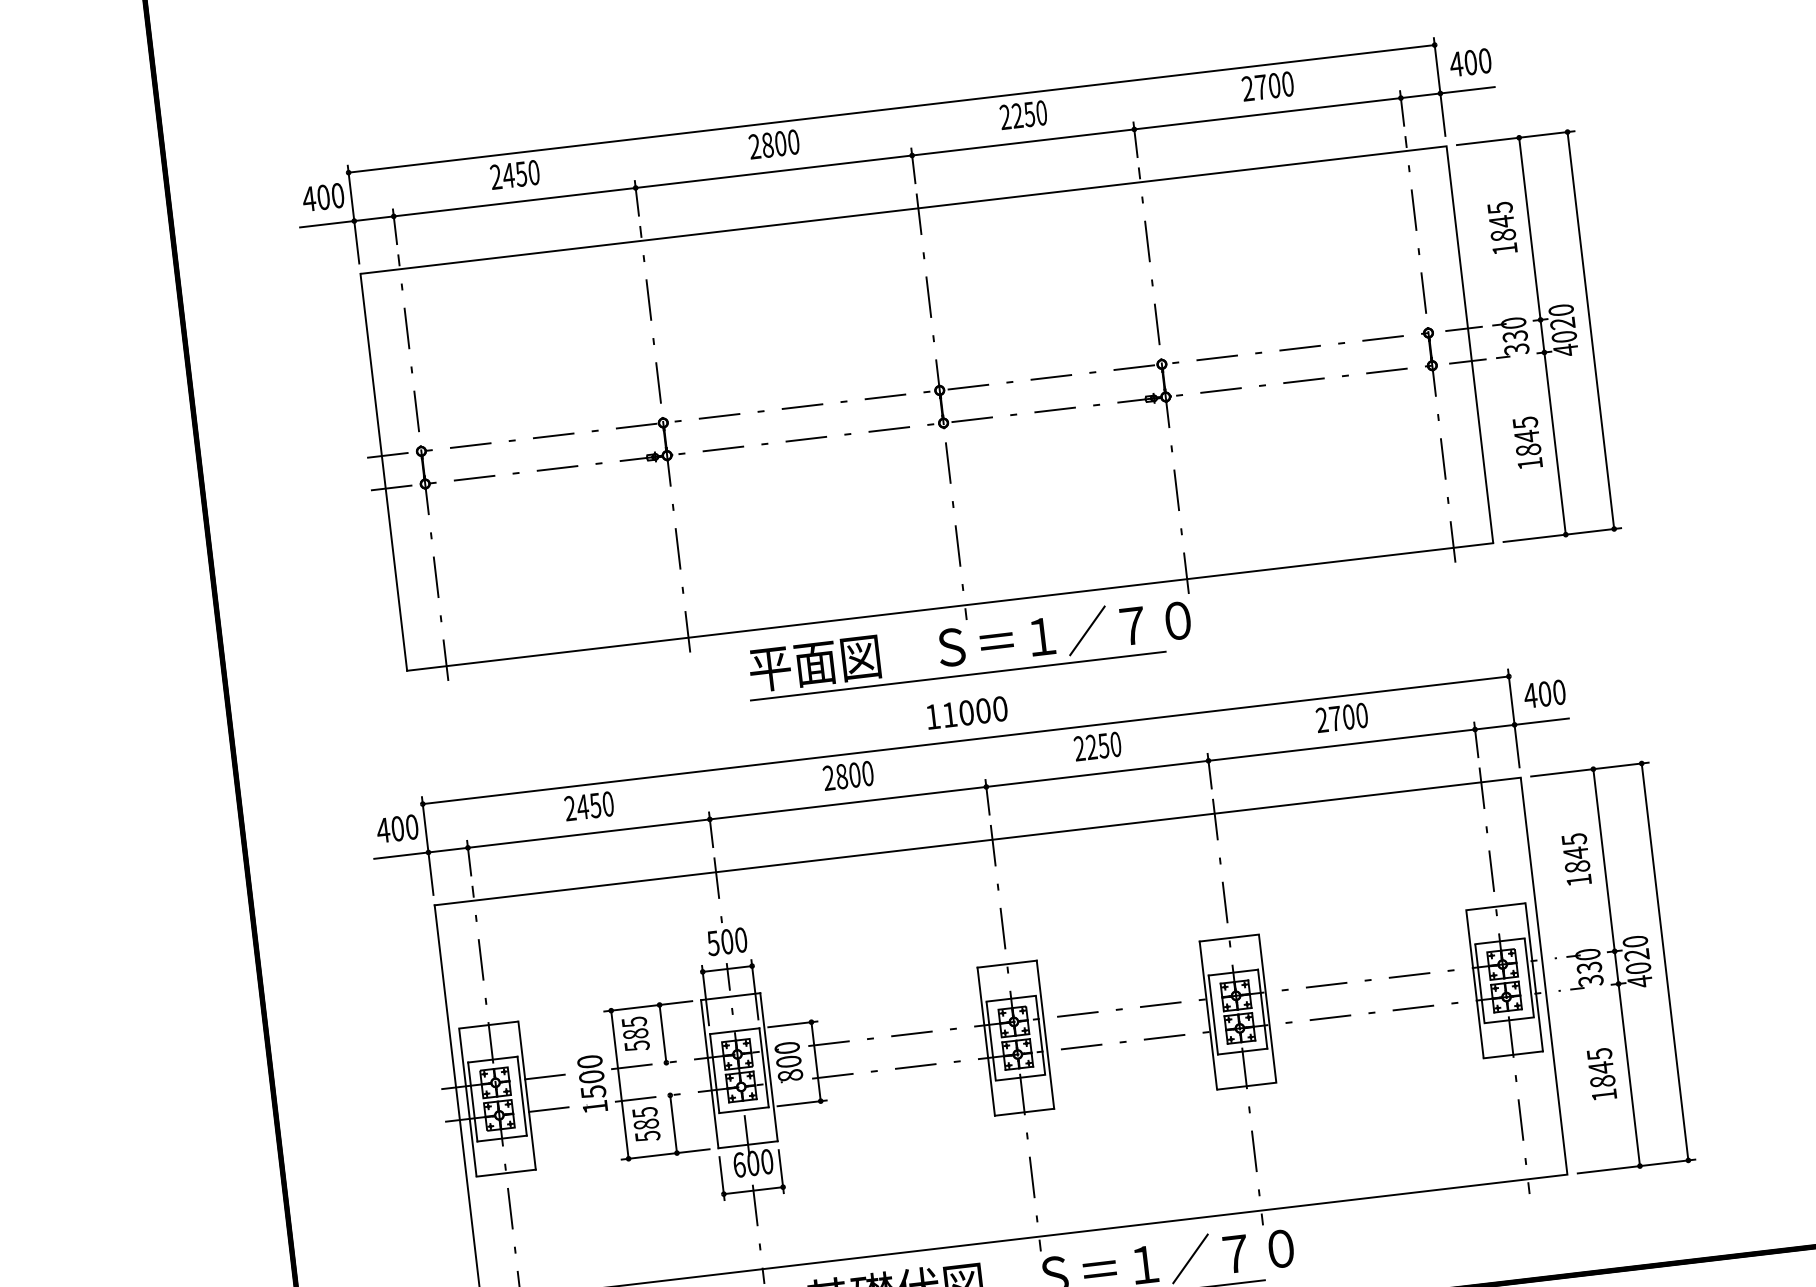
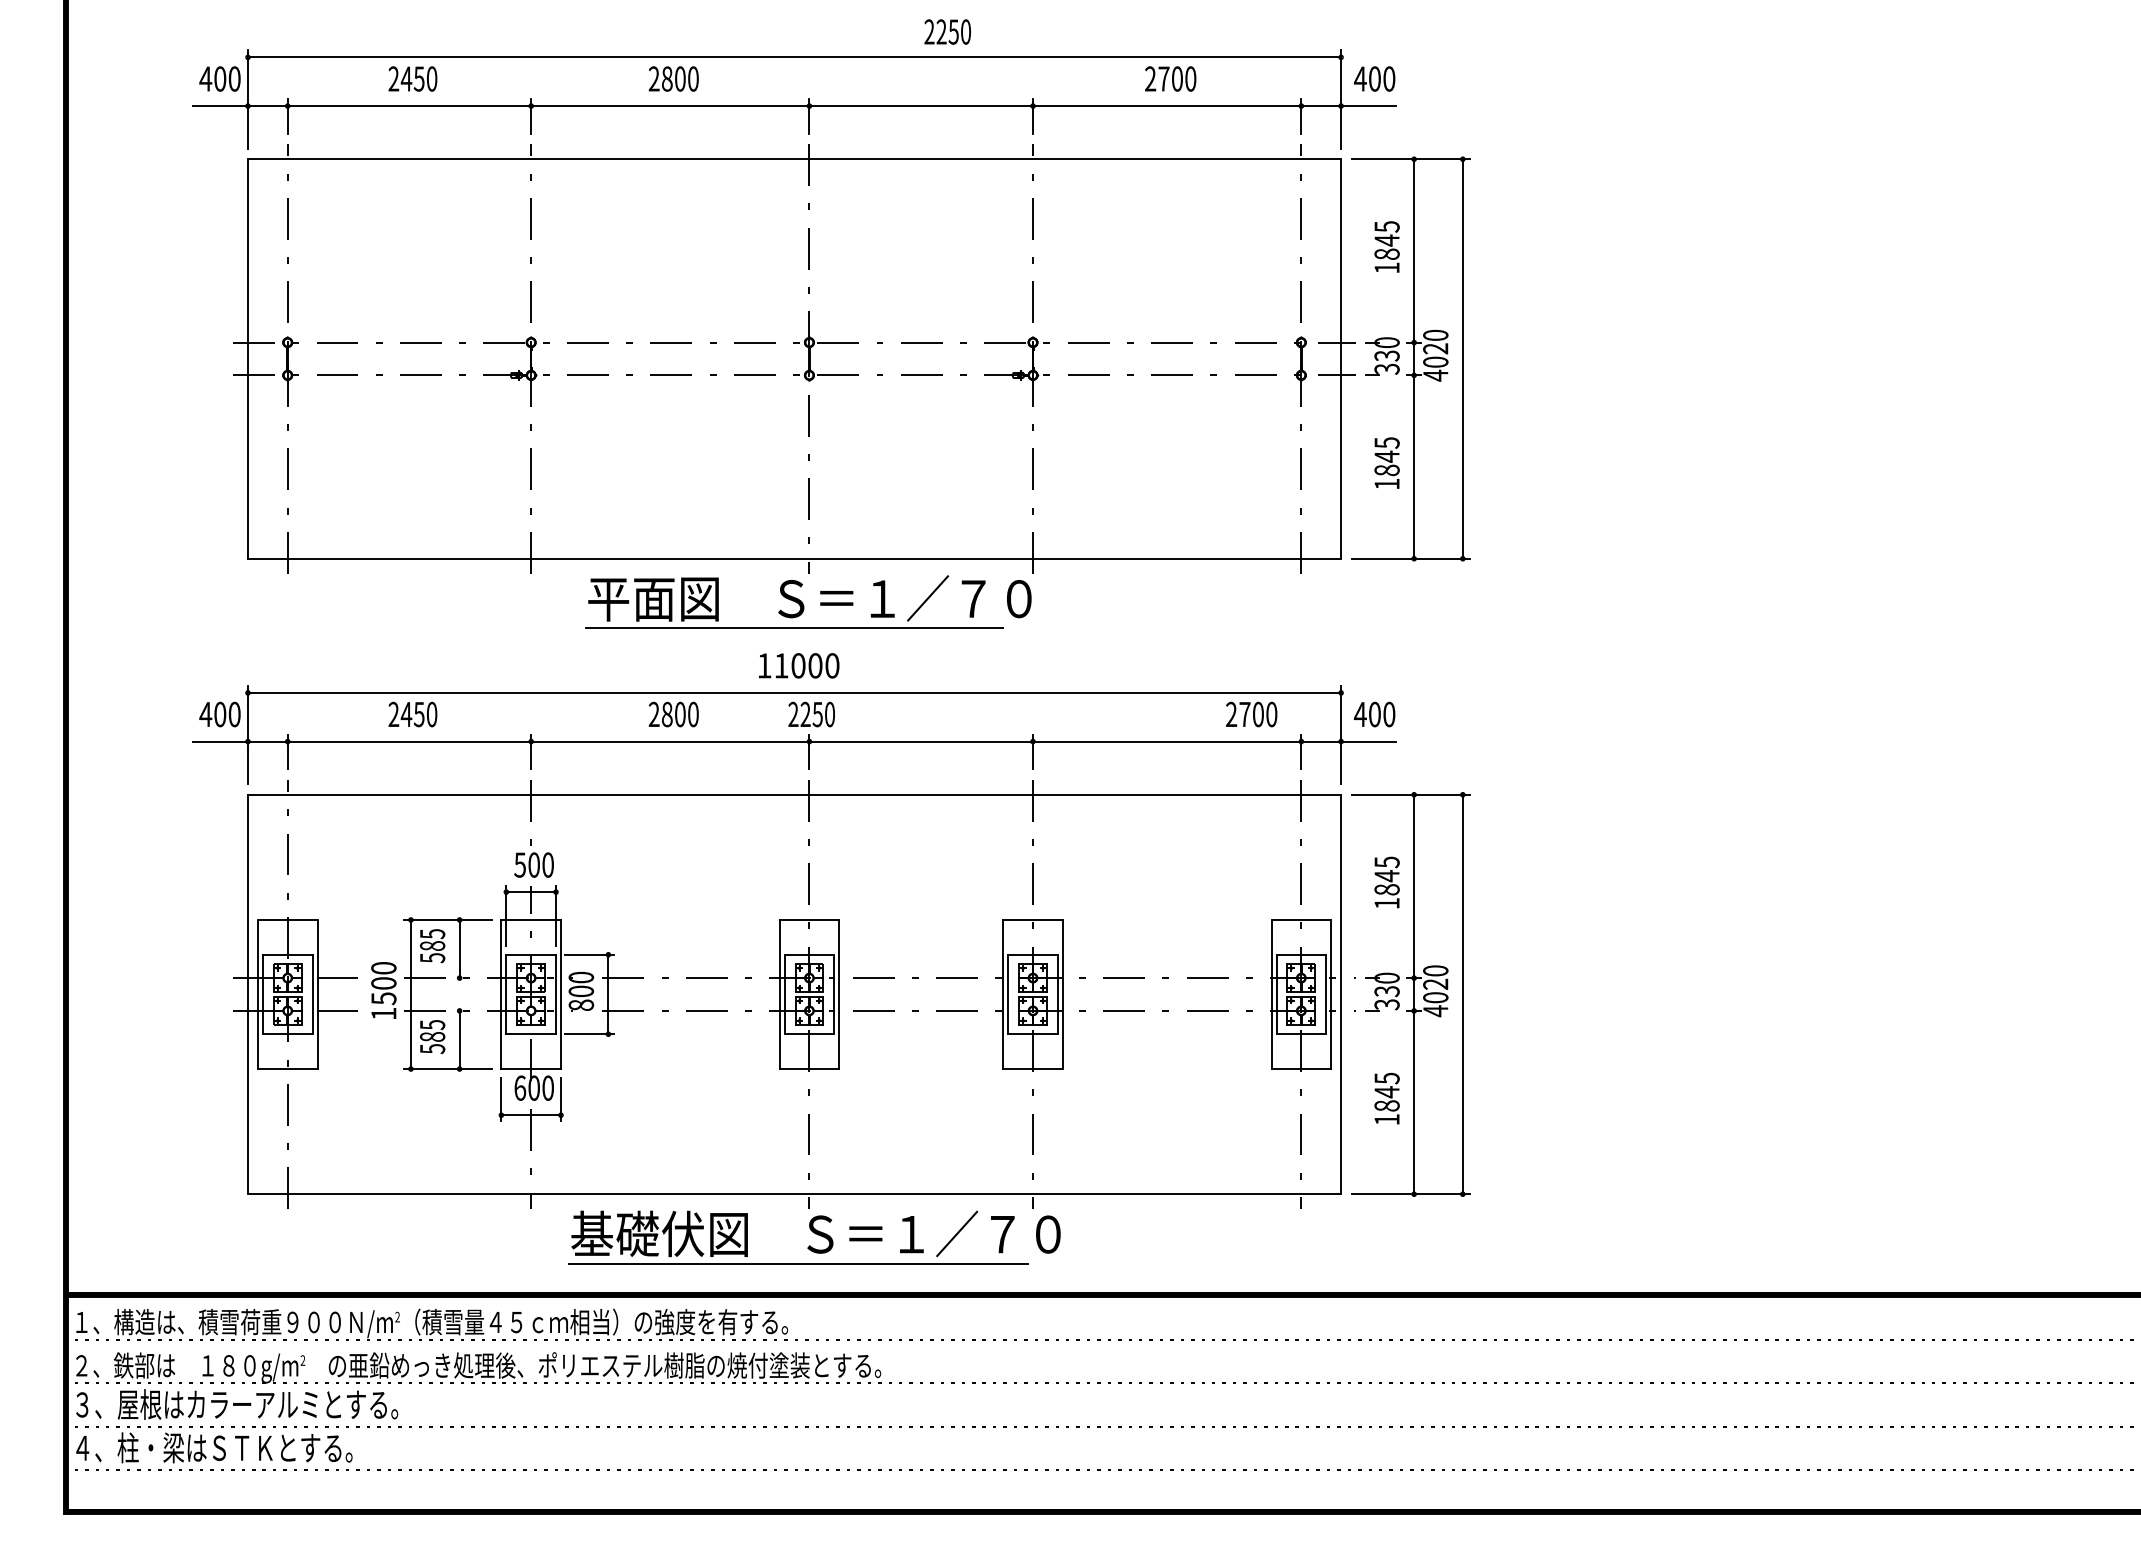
text: (1023, 114) -> (947, 31), moved
text: (1341, 717) -> (1251, 714), moved
text: (1097, 746) -> (811, 714), moved

